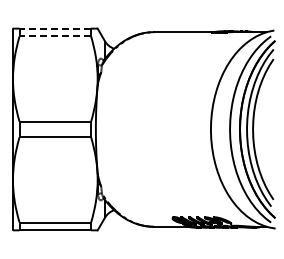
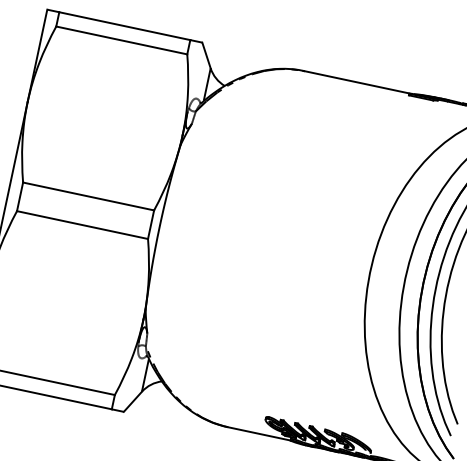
line: (55, 28) -> (125, 25), dashed -> solid
line: (55, 36) -> (122, 40), dashed -> solid

